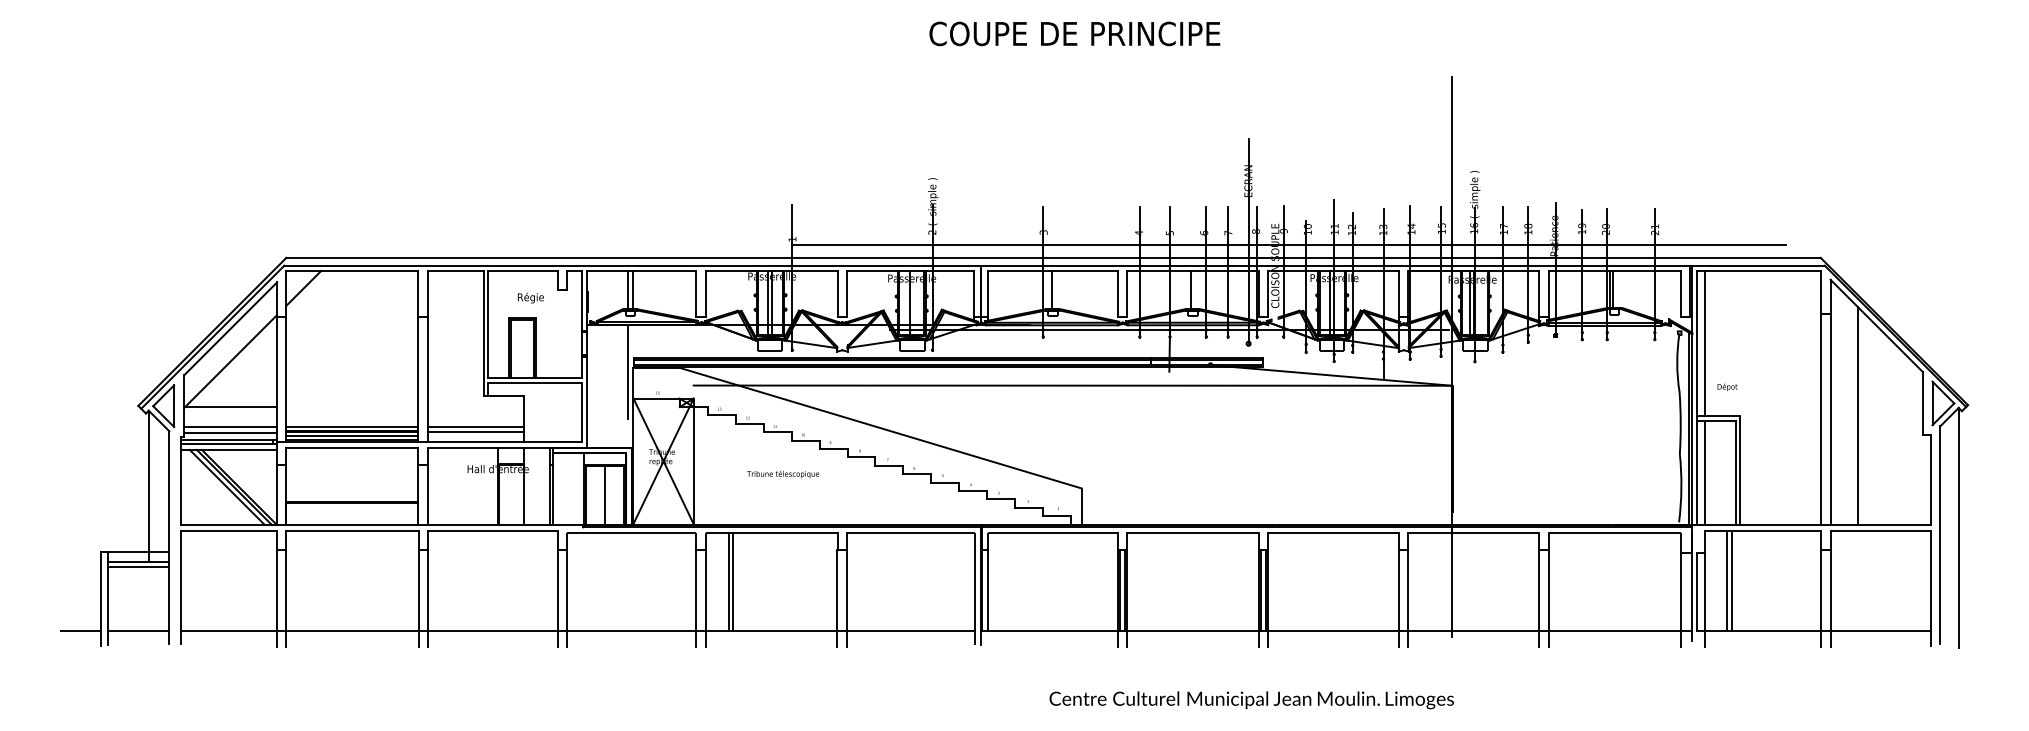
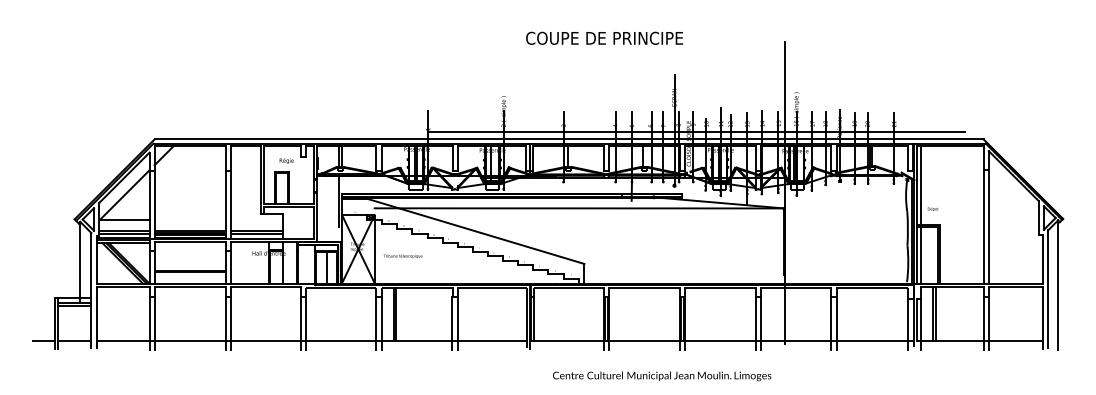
text: (1074, 32) -> (604, 37), moved
line: (1857, 415) -> (1003, 224), removed
text: (782, 474) -> (402, 256), moved
text: (1252, 700) -> (662, 376), moved

